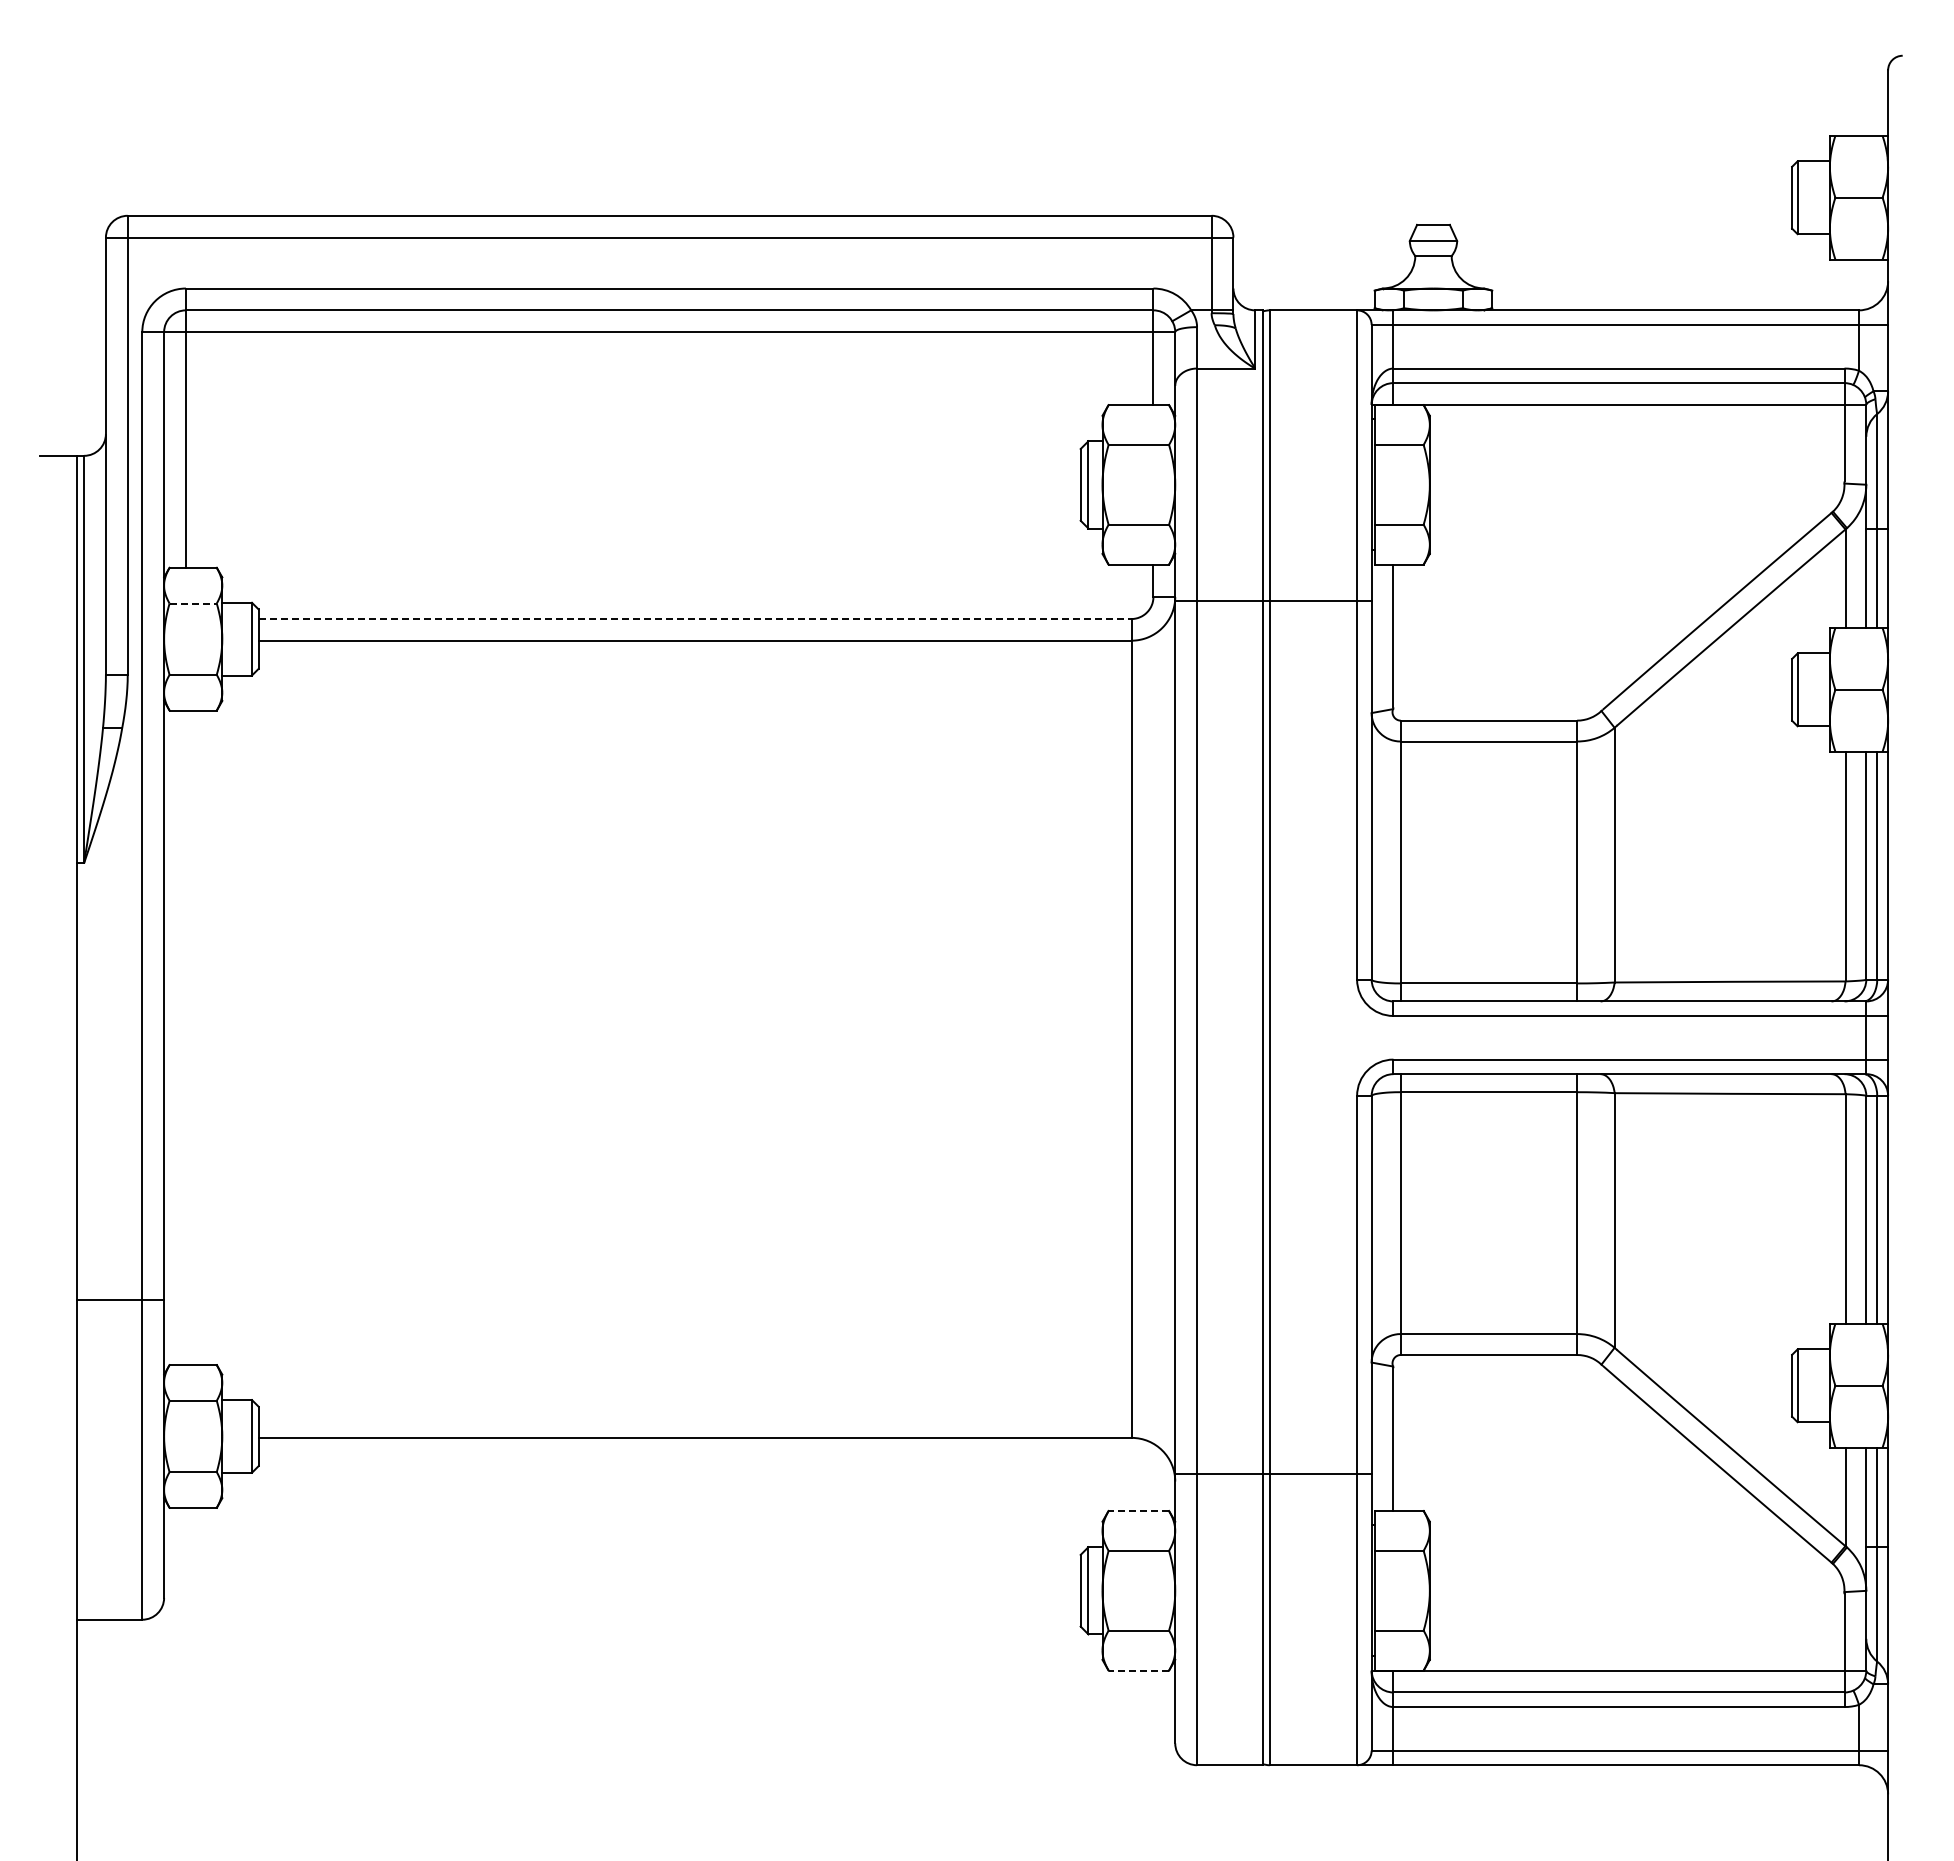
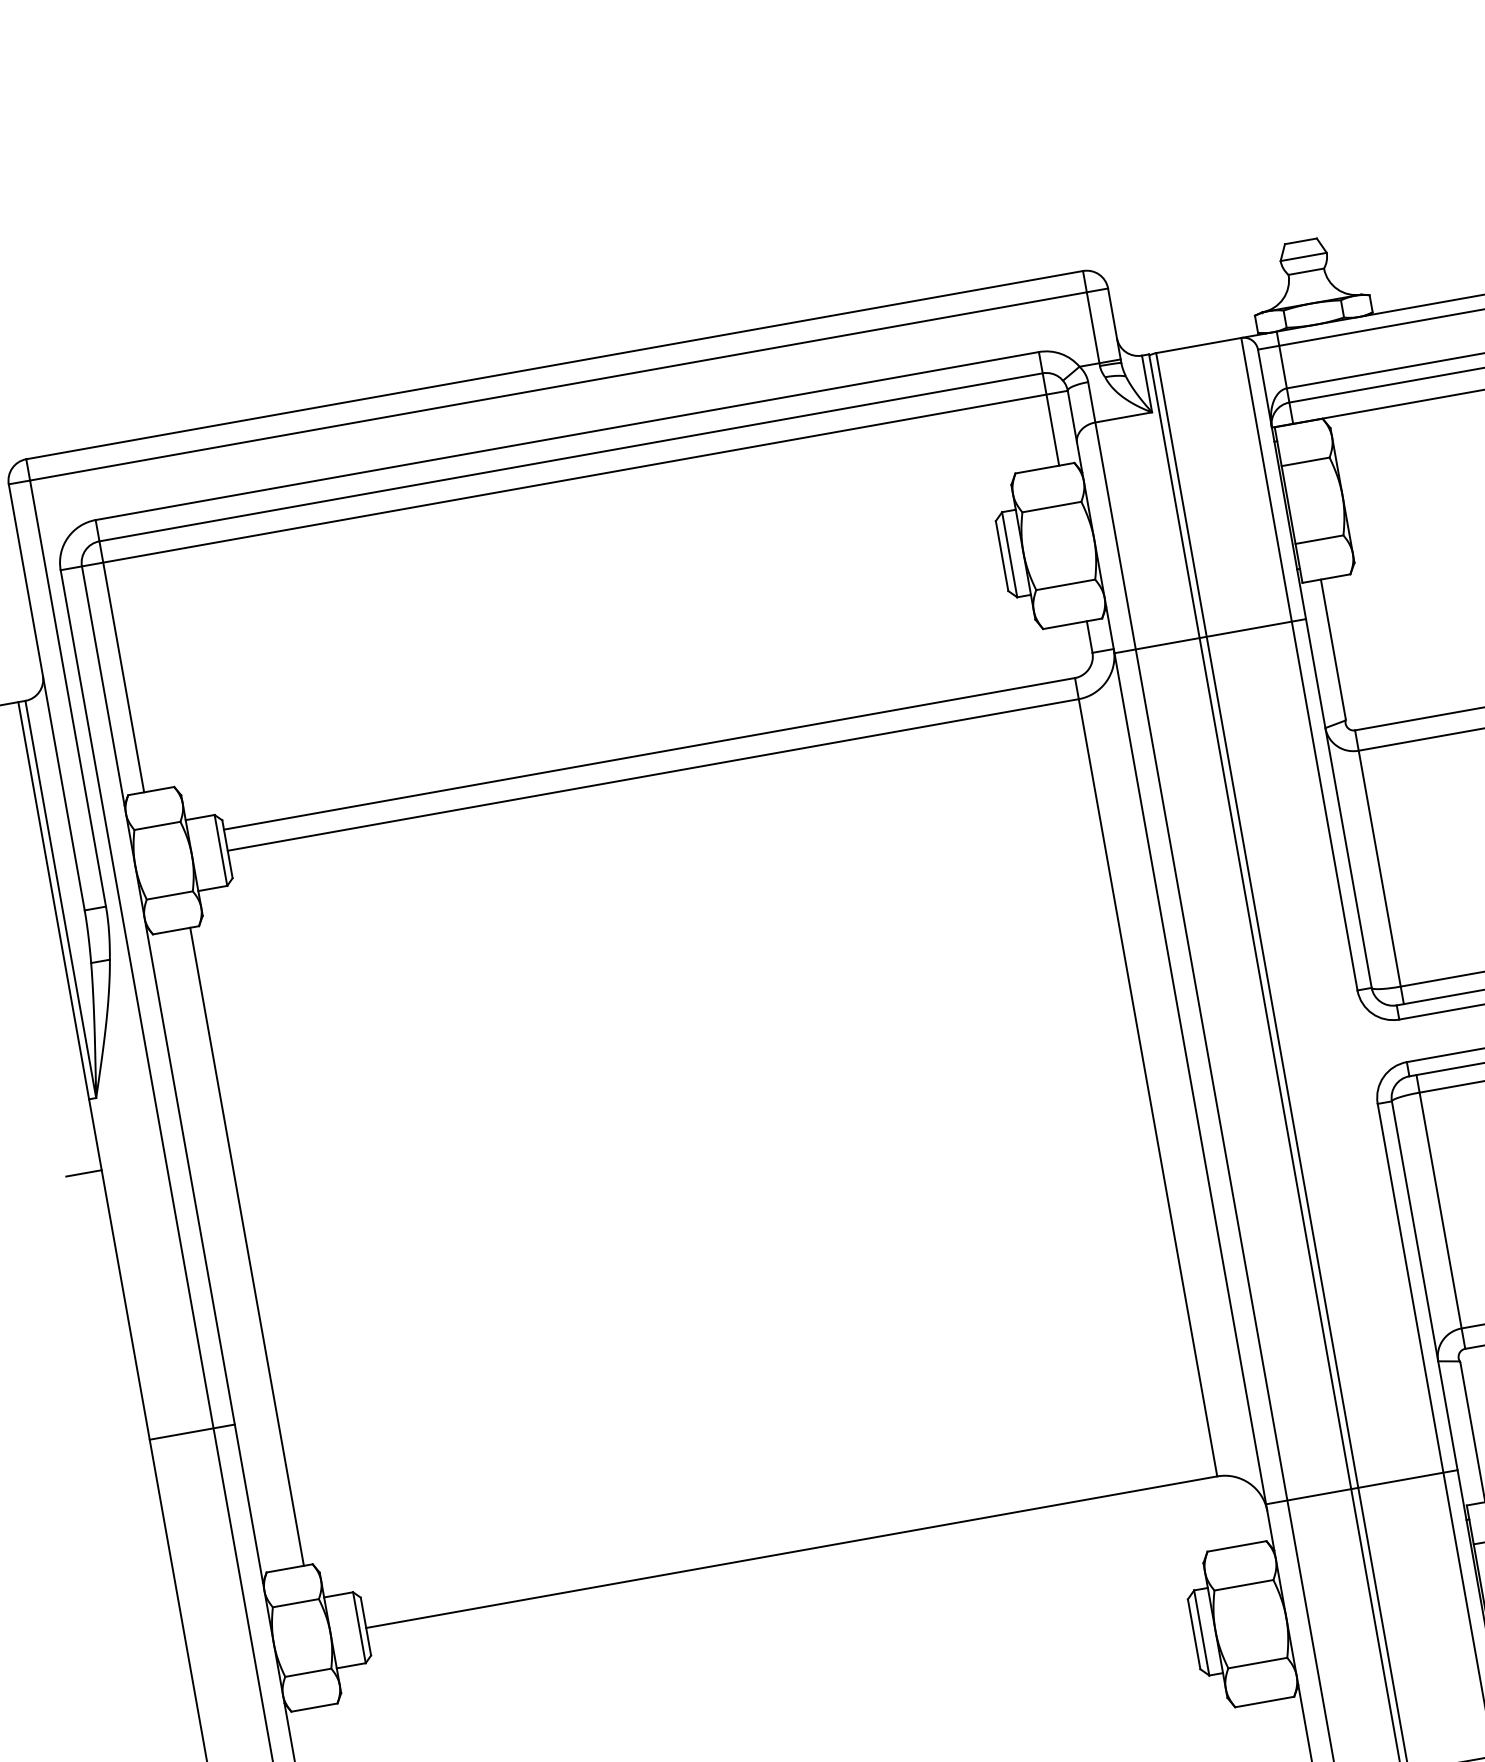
line: (193, 603) -> (157, 825), dashed -> solid
line: (695, 619) -> (649, 754), dashed -> solid
line: (58, 935) -> (83, 1172), added
line: (207, 1037) -> (246, 1246), added
line: (120, 1300) -> (192, 1432), moved
line: (1138, 1510) -> (1236, 1546), dashed -> solid
line: (1138, 1670) -> (1264, 1702), dashed -> solid

